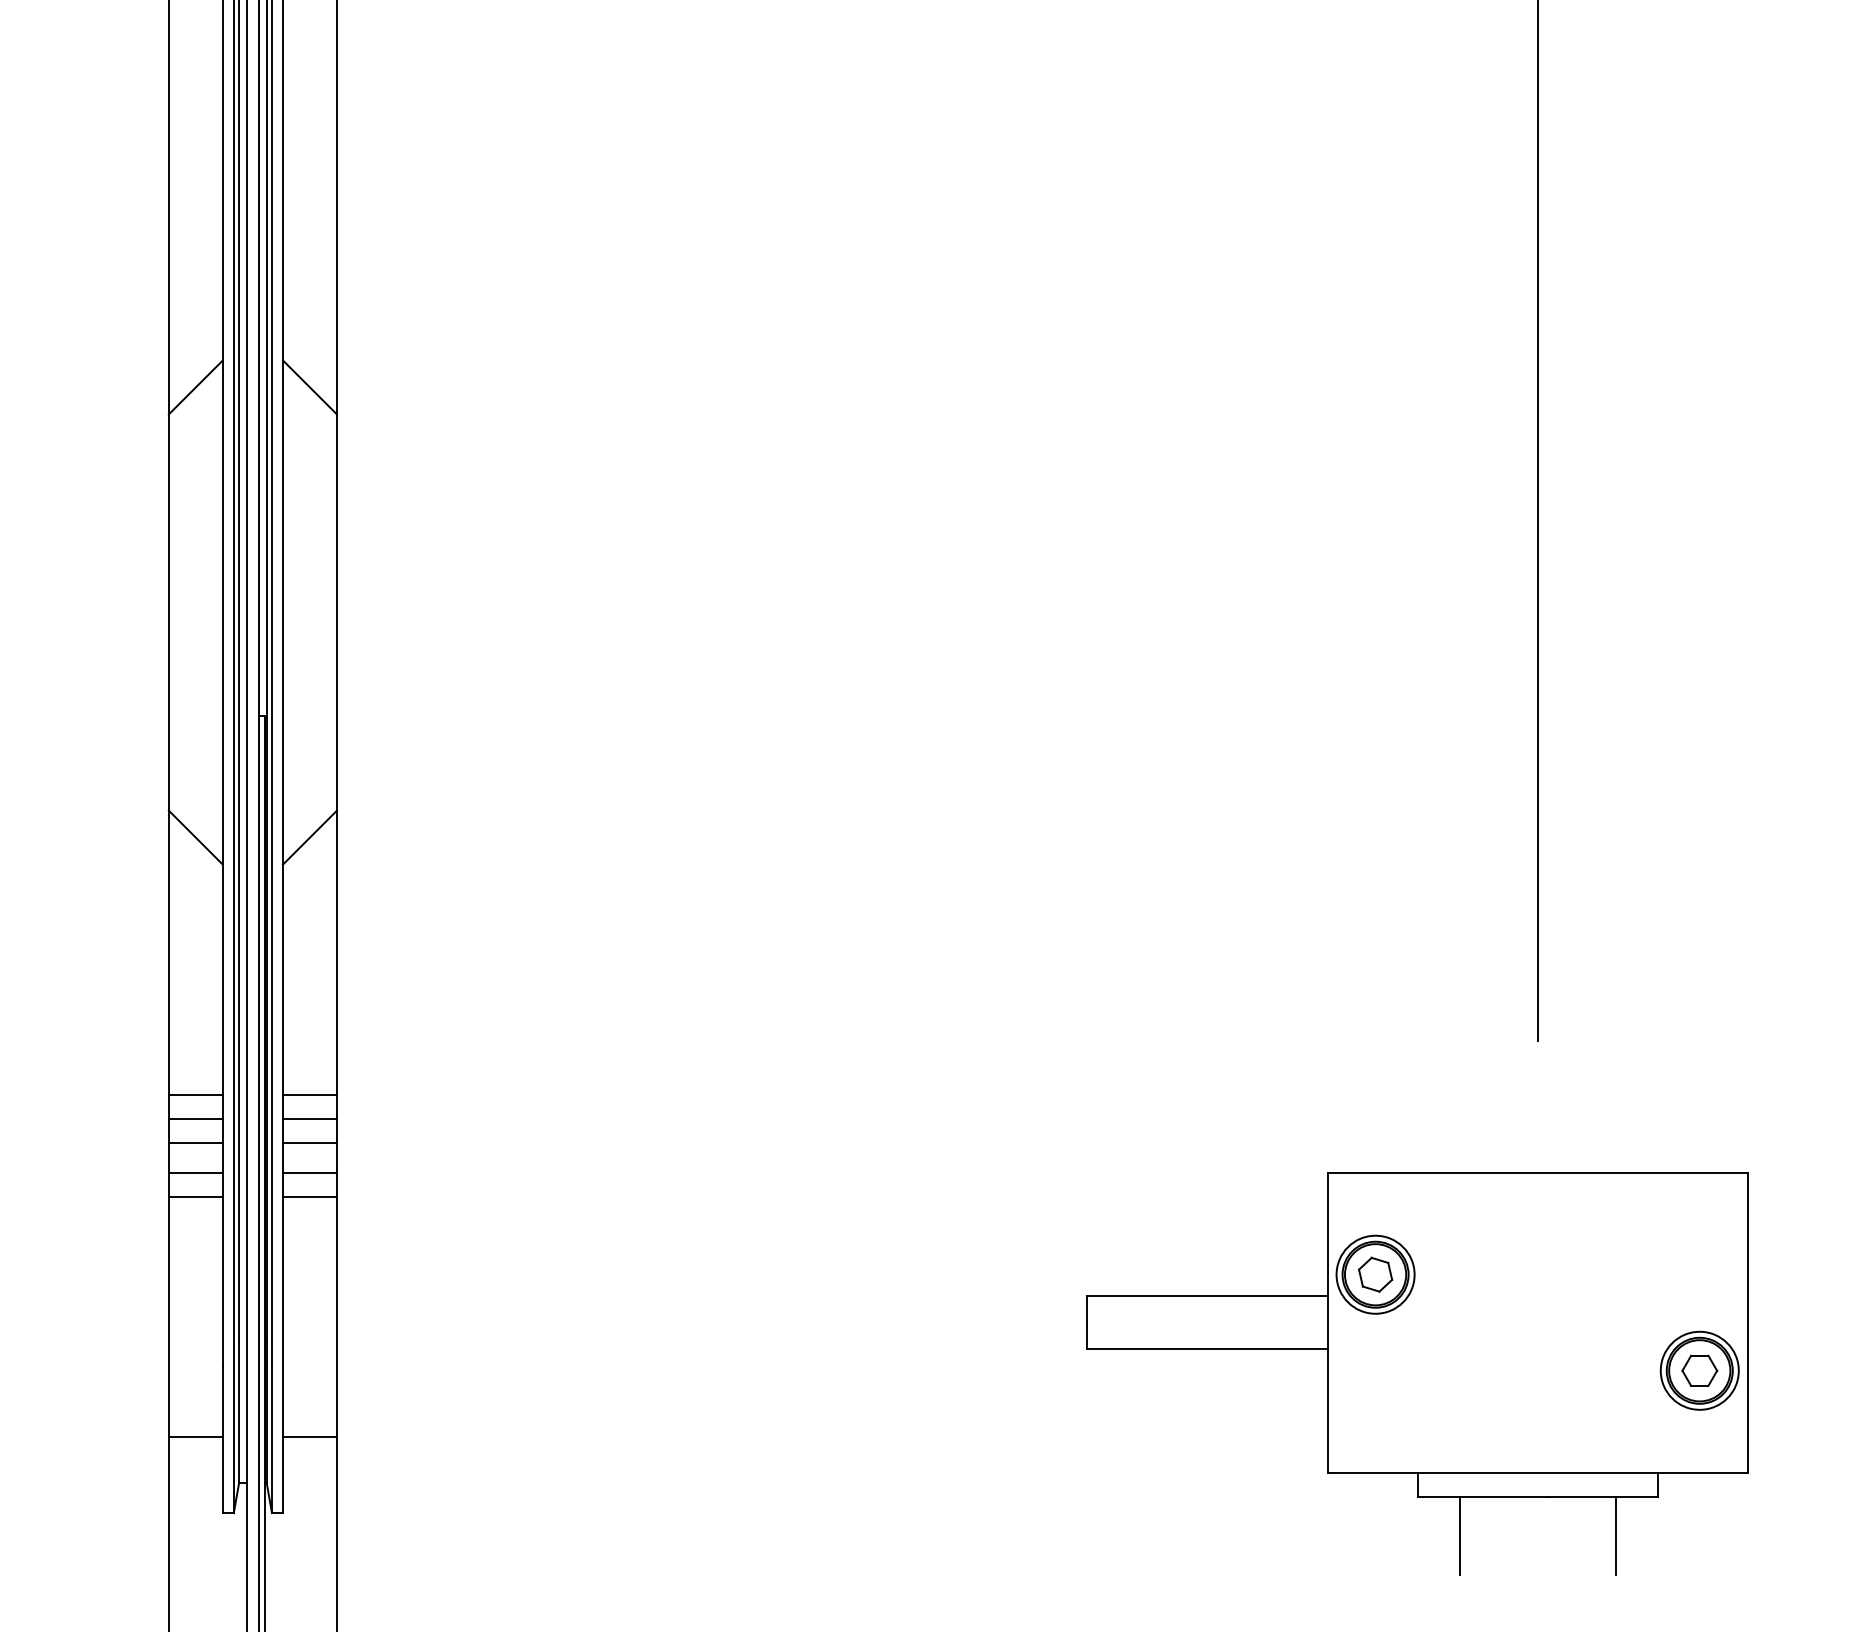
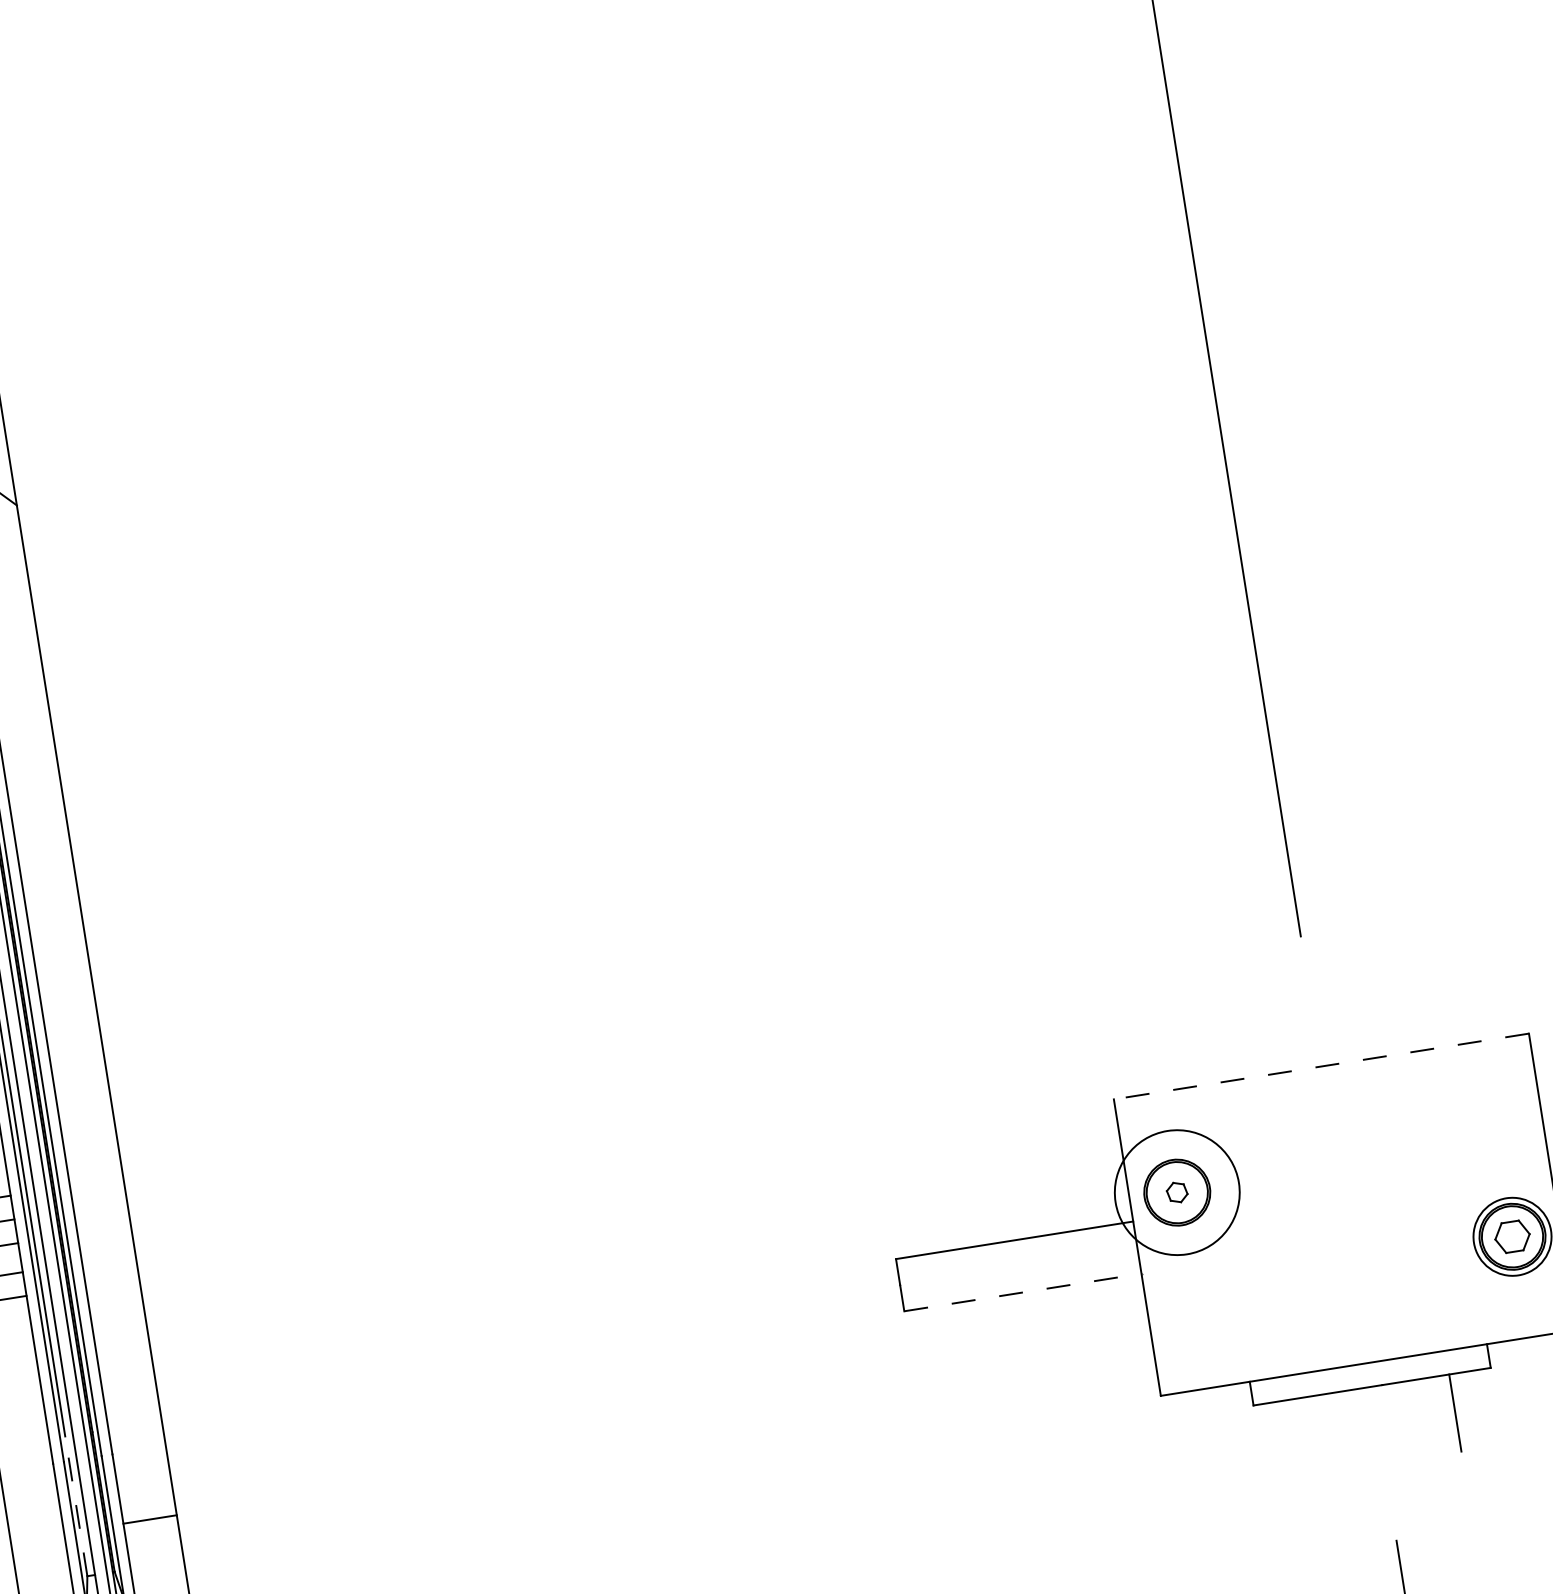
line: (309, 837) -> (55, 927), removed
line: (309, 1095) -> (96, 1182), removed
line: (309, 1119) -> (100, 1206), removed
line: (309, 1143) -> (103, 1229), removed
line: (309, 1172) -> (108, 1258), removed
line: (1537, 1172) -> (1321, 1066), solid -> dashed
line: (309, 1196) -> (112, 1282), removed
circle: (1375, 1274) -> (1177, 1192), size x1.6
part: (1375, 1274) -> (1177, 1192), size x0.6
line: (1207, 1349) -> (1022, 1292), solid -> dashed
line: (239, 1412) -> (76, 1506), solid -> dashed
line: (195, 1436) -> (37, 1537), removed
line: (1459, 1535) -> (1300, 1437), removed

